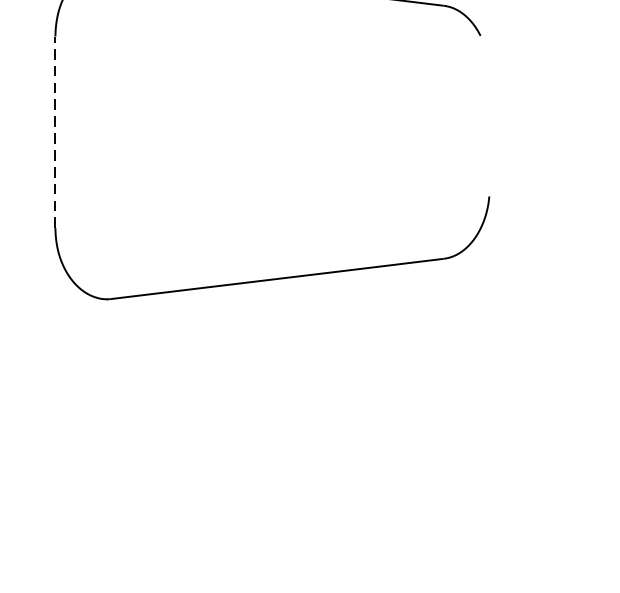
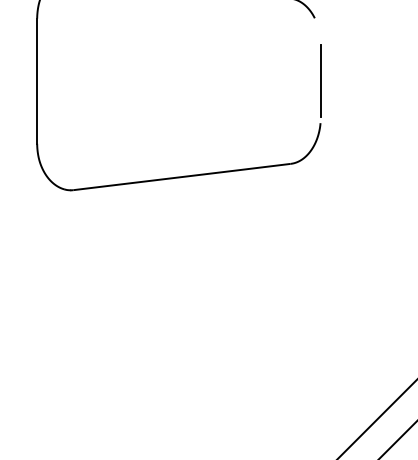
line: (55, 132) -> (37, 81), dashed -> solid
line: (489, 132) -> (320, 81), added

